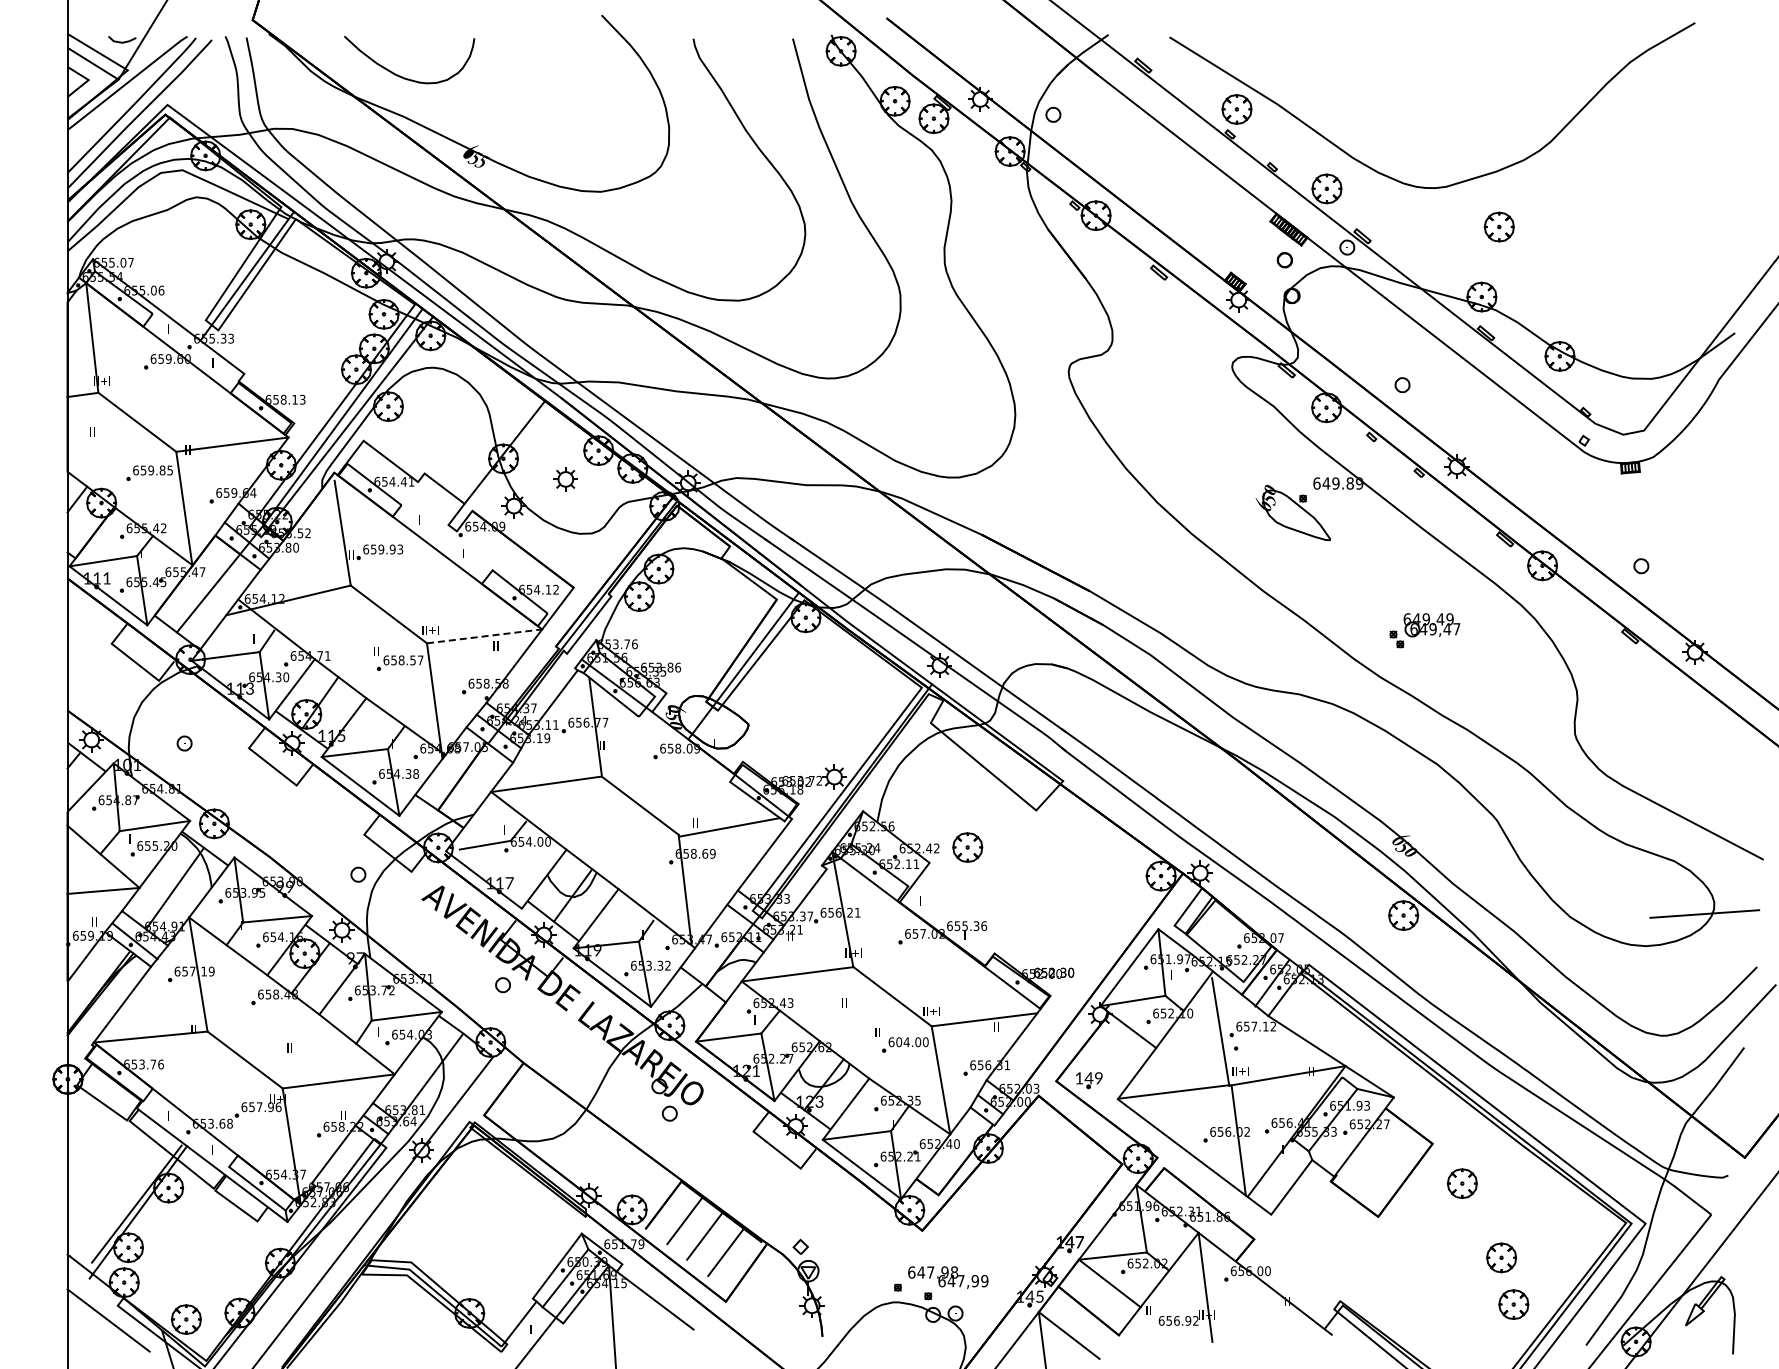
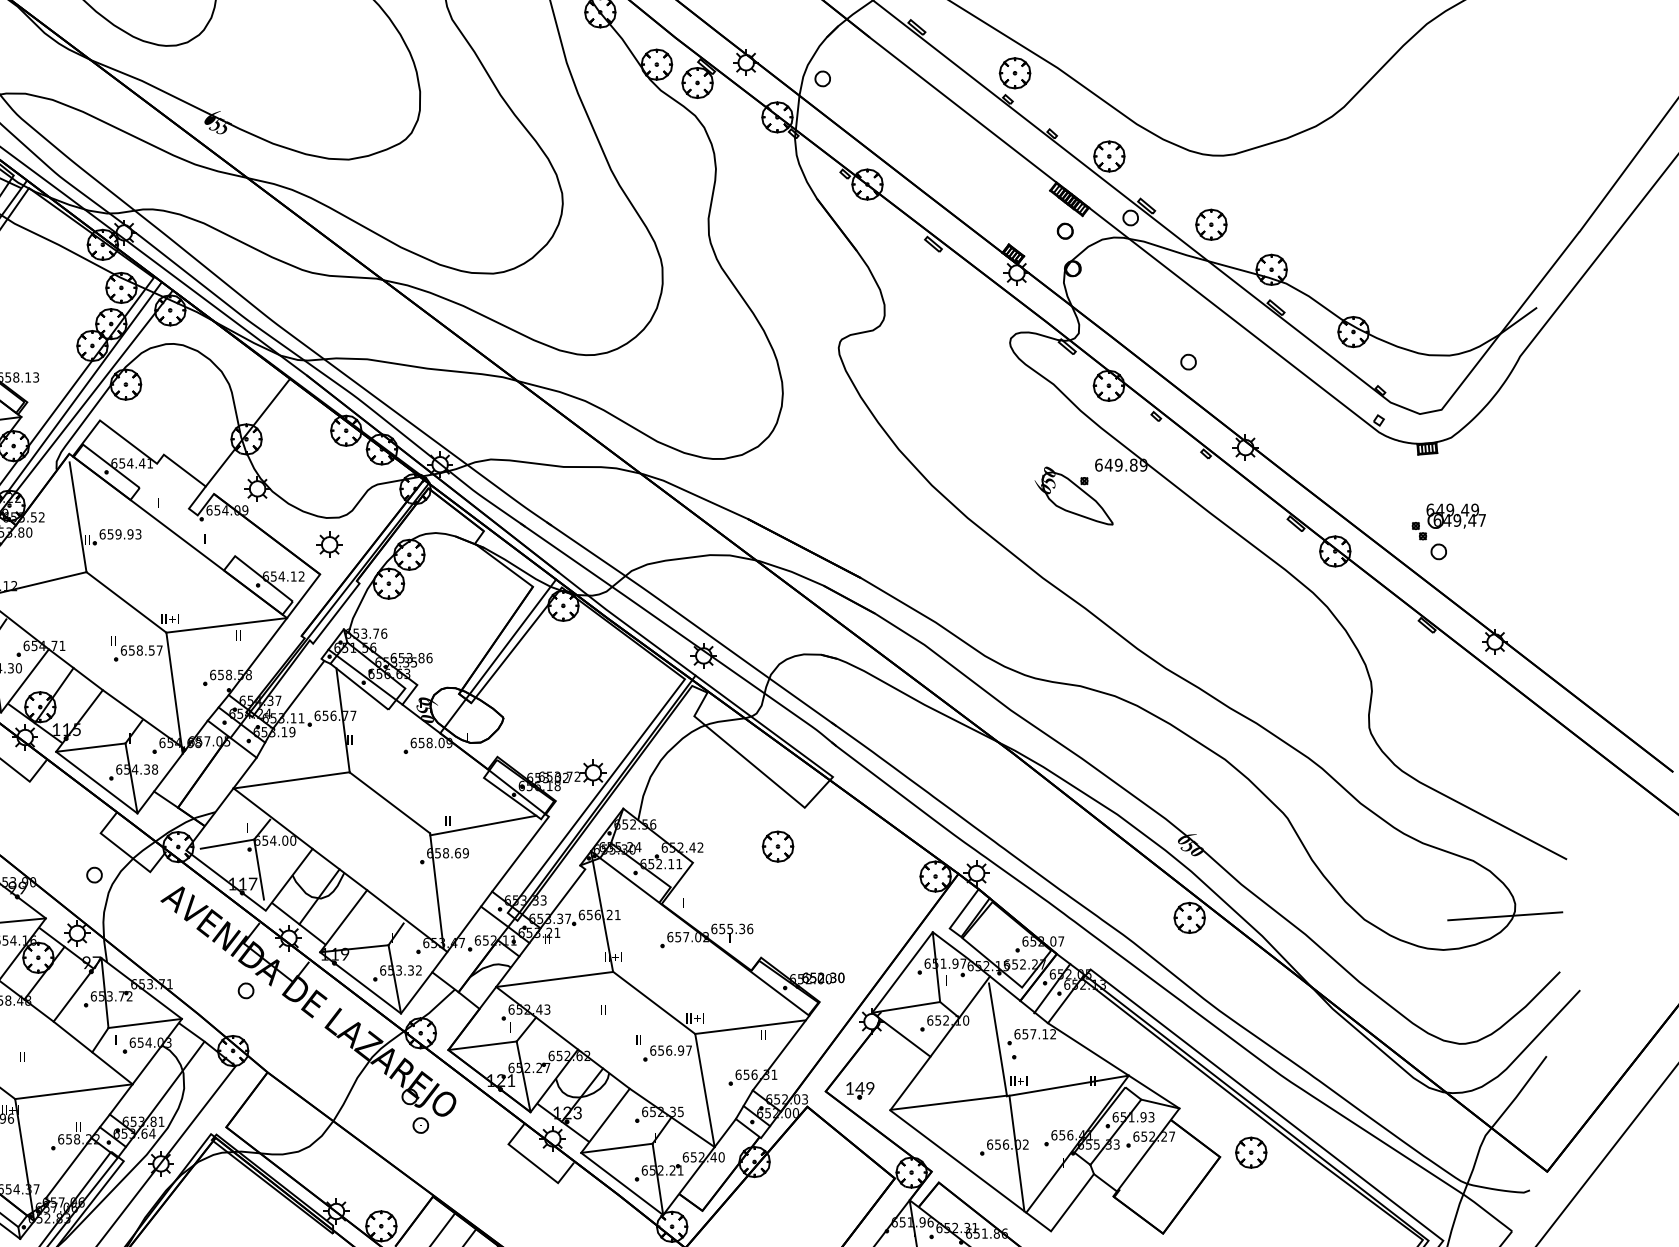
part: (1498, 226) -> (1210, 224), moved
part: (565, 479) -> (329, 544), moved
part: (1424, 630) -> (1448, 521), moved
line: (485, 636) -> (227, 625), dashed -> solid
part: (967, 847) -> (777, 846), moved
line: (515, 869) -> (259, 869), added
text: (912, 1042) -> (675, 1050), 604.00 -> 656.97
part: (1461, 1183) -> (1250, 1152), moved

